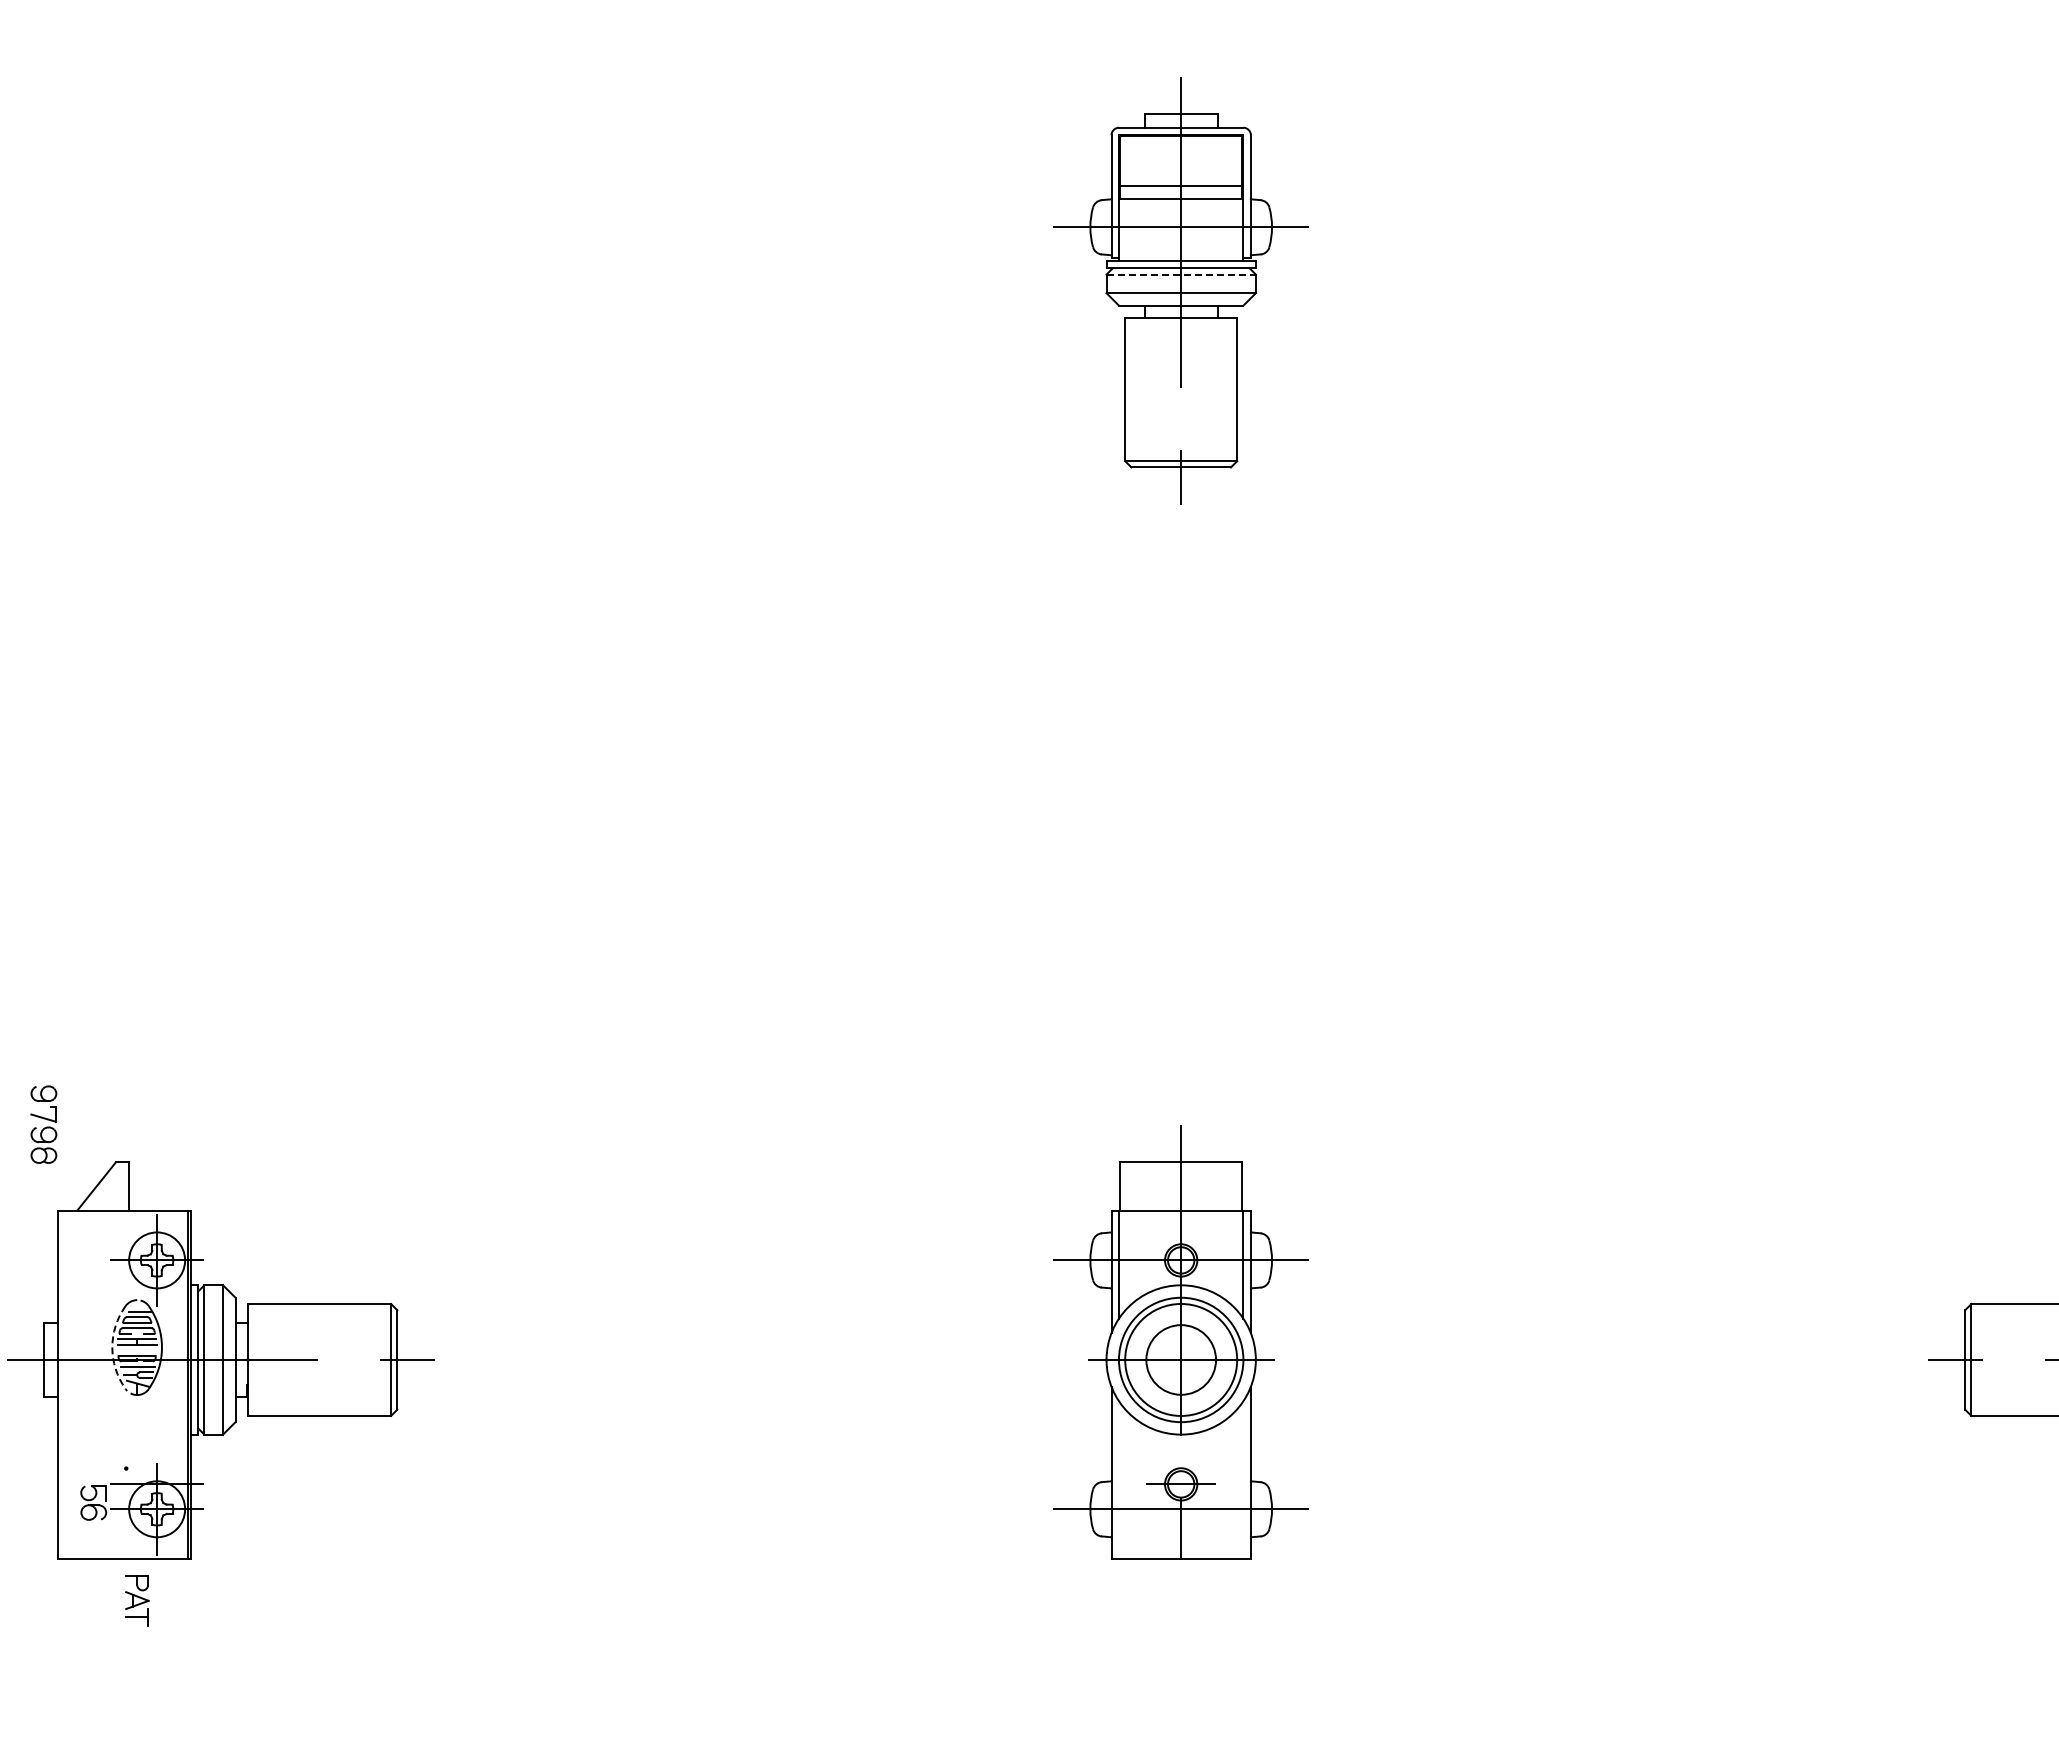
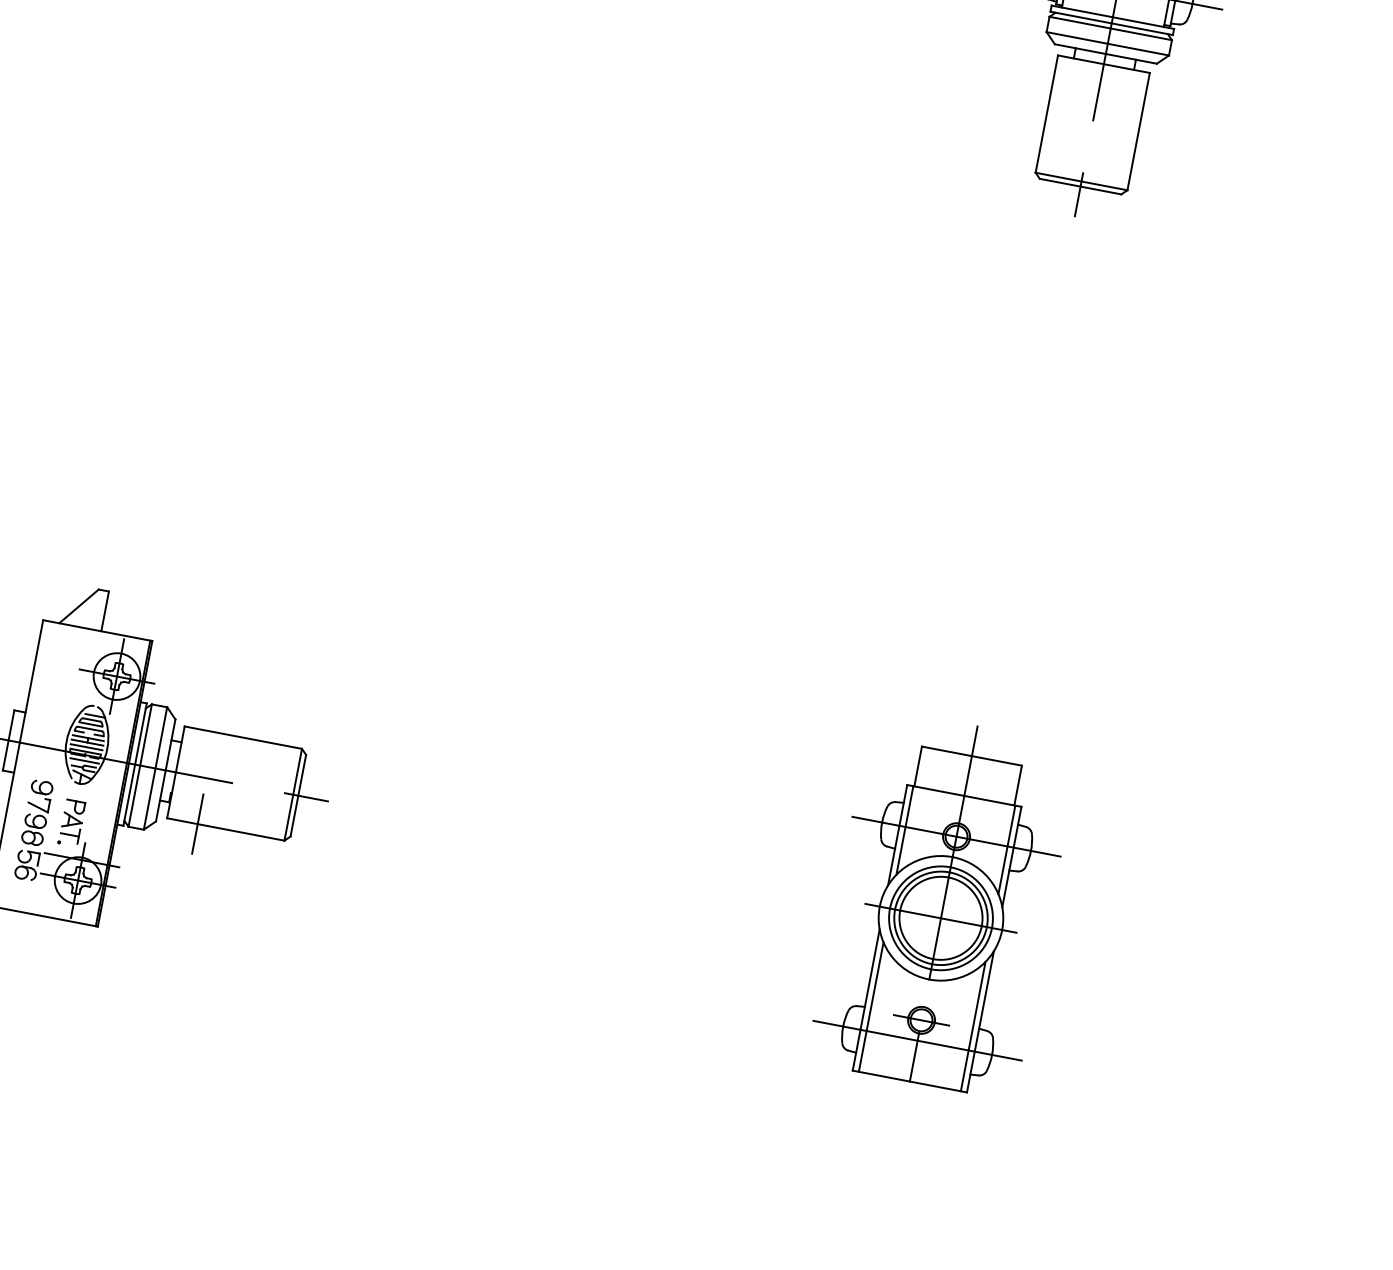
line: (1181, 274) -> (1111, 28), dashed -> solid
part: (43, 1124) -> (37, 812), moved
arc: (112, 1347) -> (66, 740), dashed -> solid
line: (136, 1350) -> (86, 747), added
circle: (1180, 1359) -> (940, 917), size x1.43
line: (285, 1415) -> (198, 823), added
line: (1118, 1480) -> (870, 1007), added
line: (1243, 1480) -> (973, 1026), added
part: (137, 1600) -> (72, 821), moved

